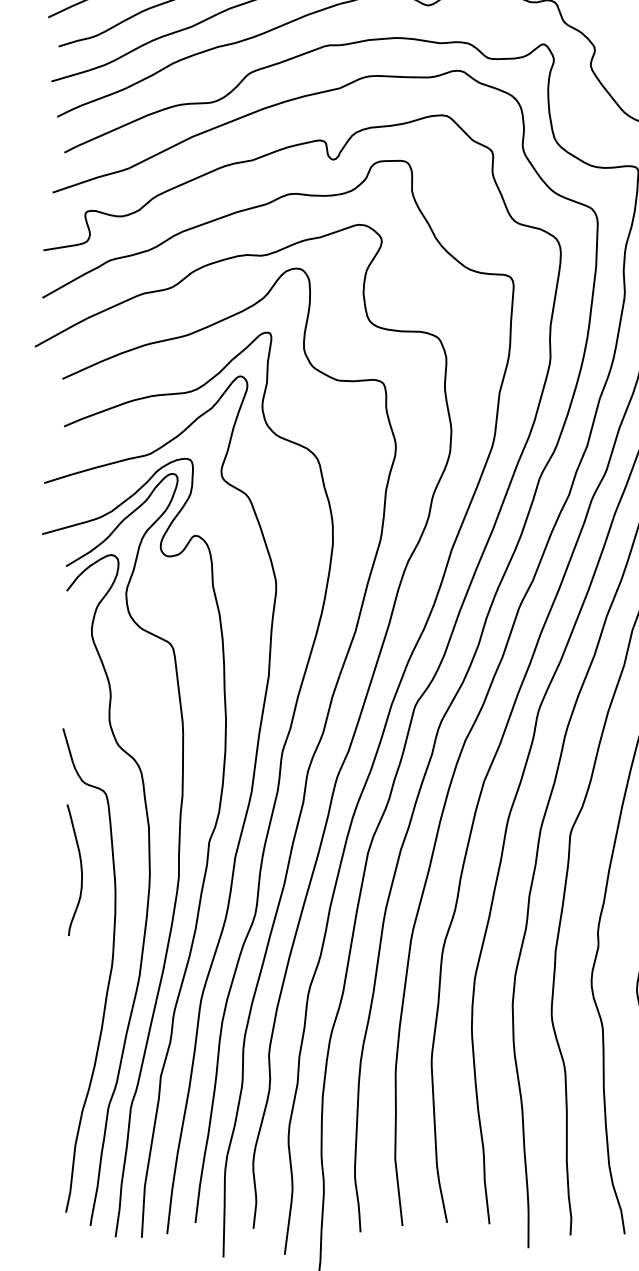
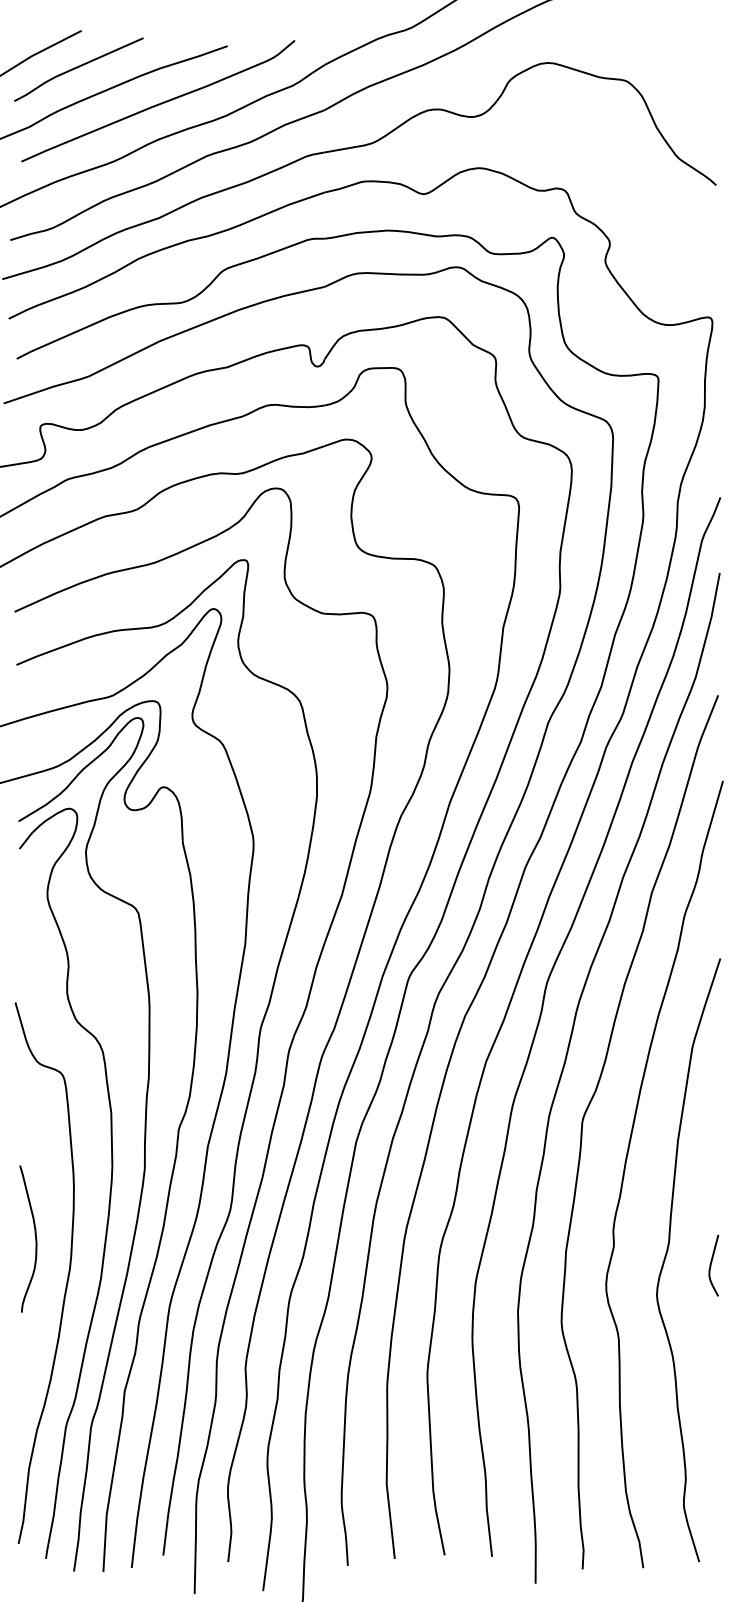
curve: (81, 869) -> (35, 1238), moved

